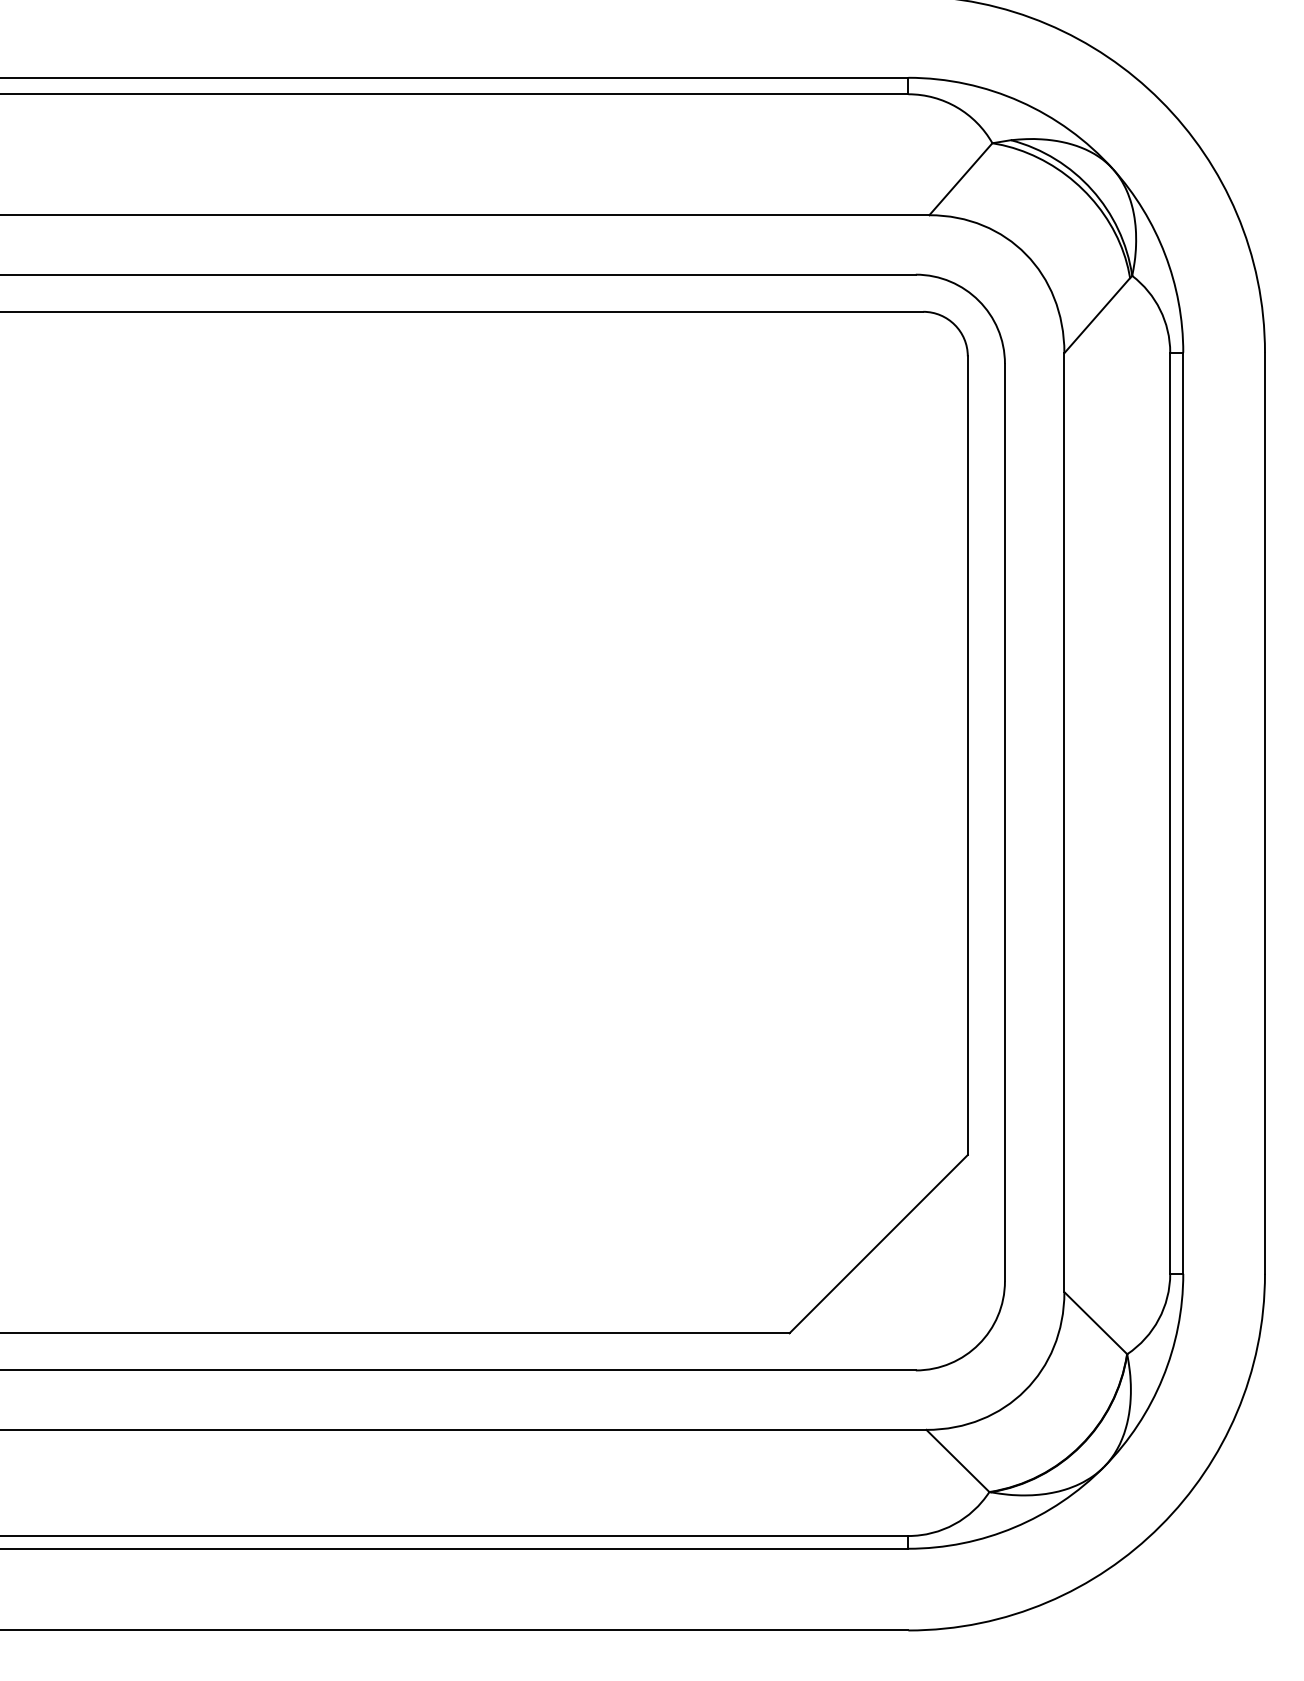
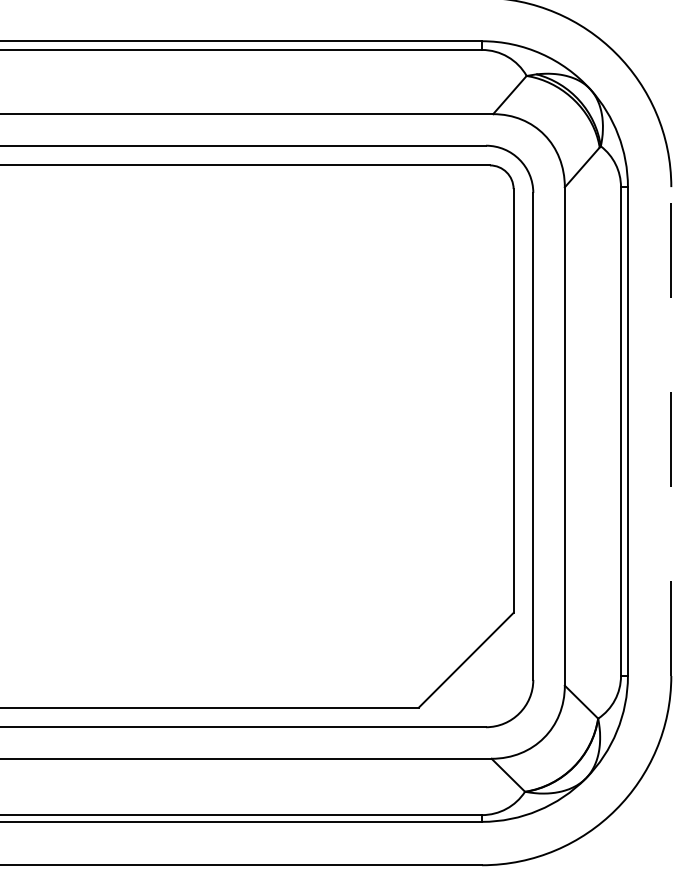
line: (1265, 813) -> (671, 431), solid -> dashed

